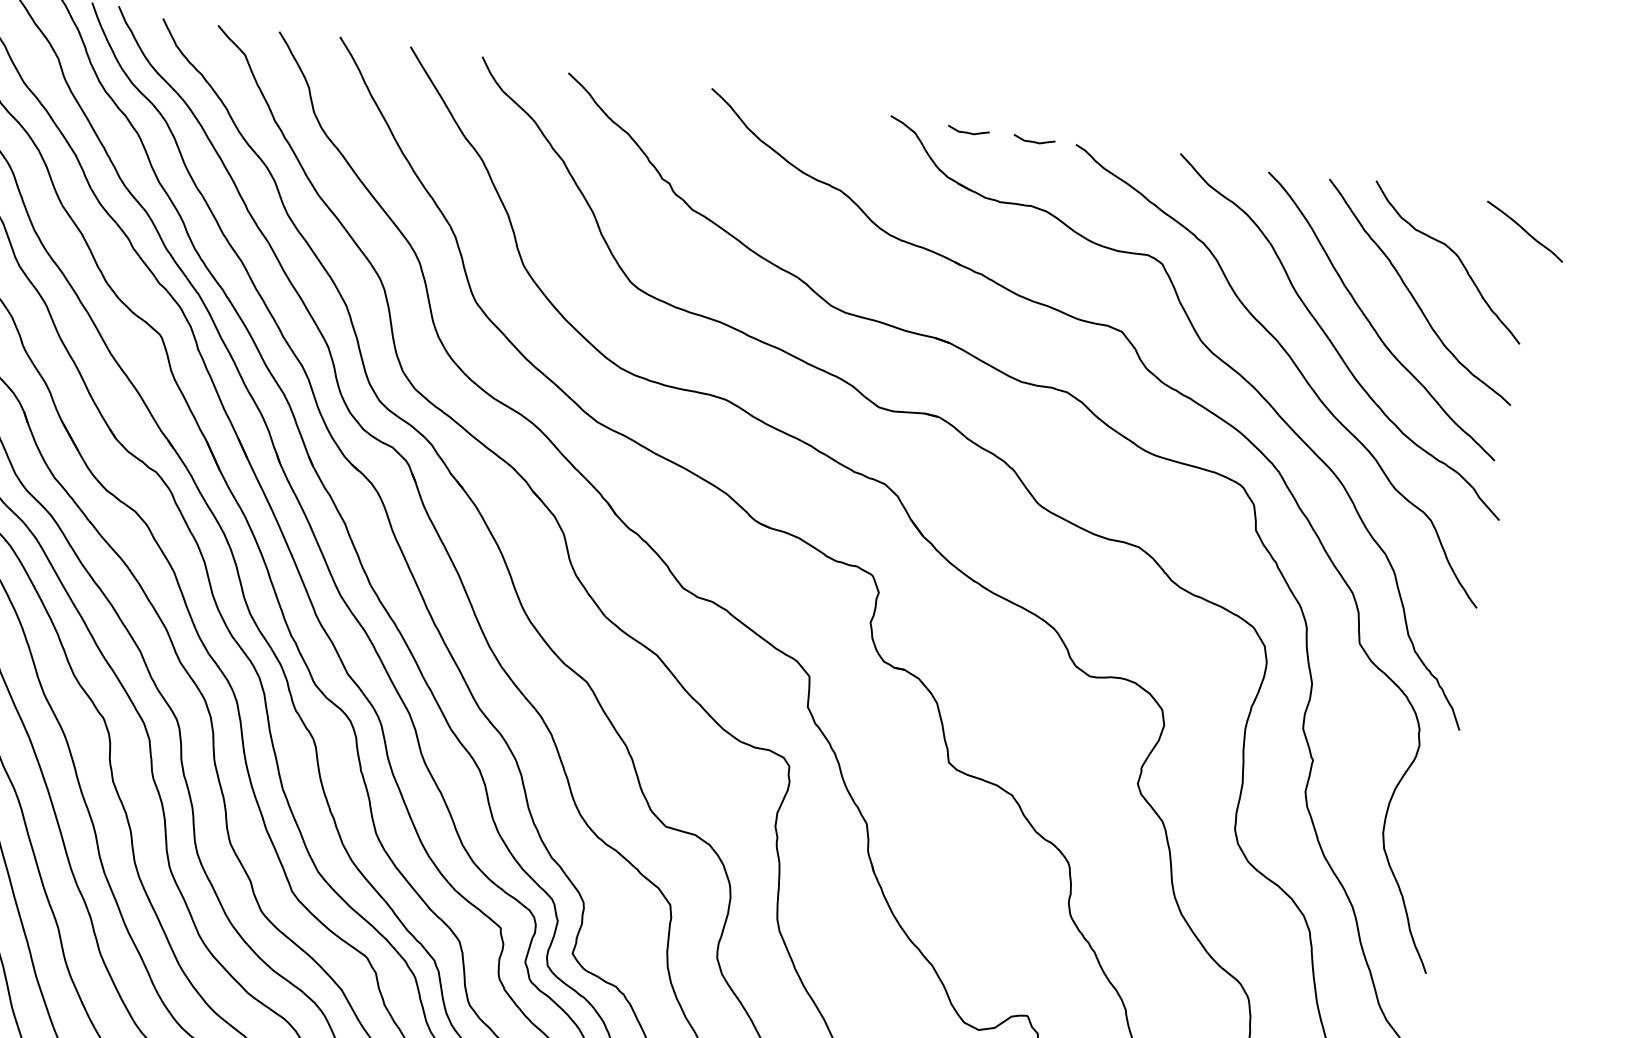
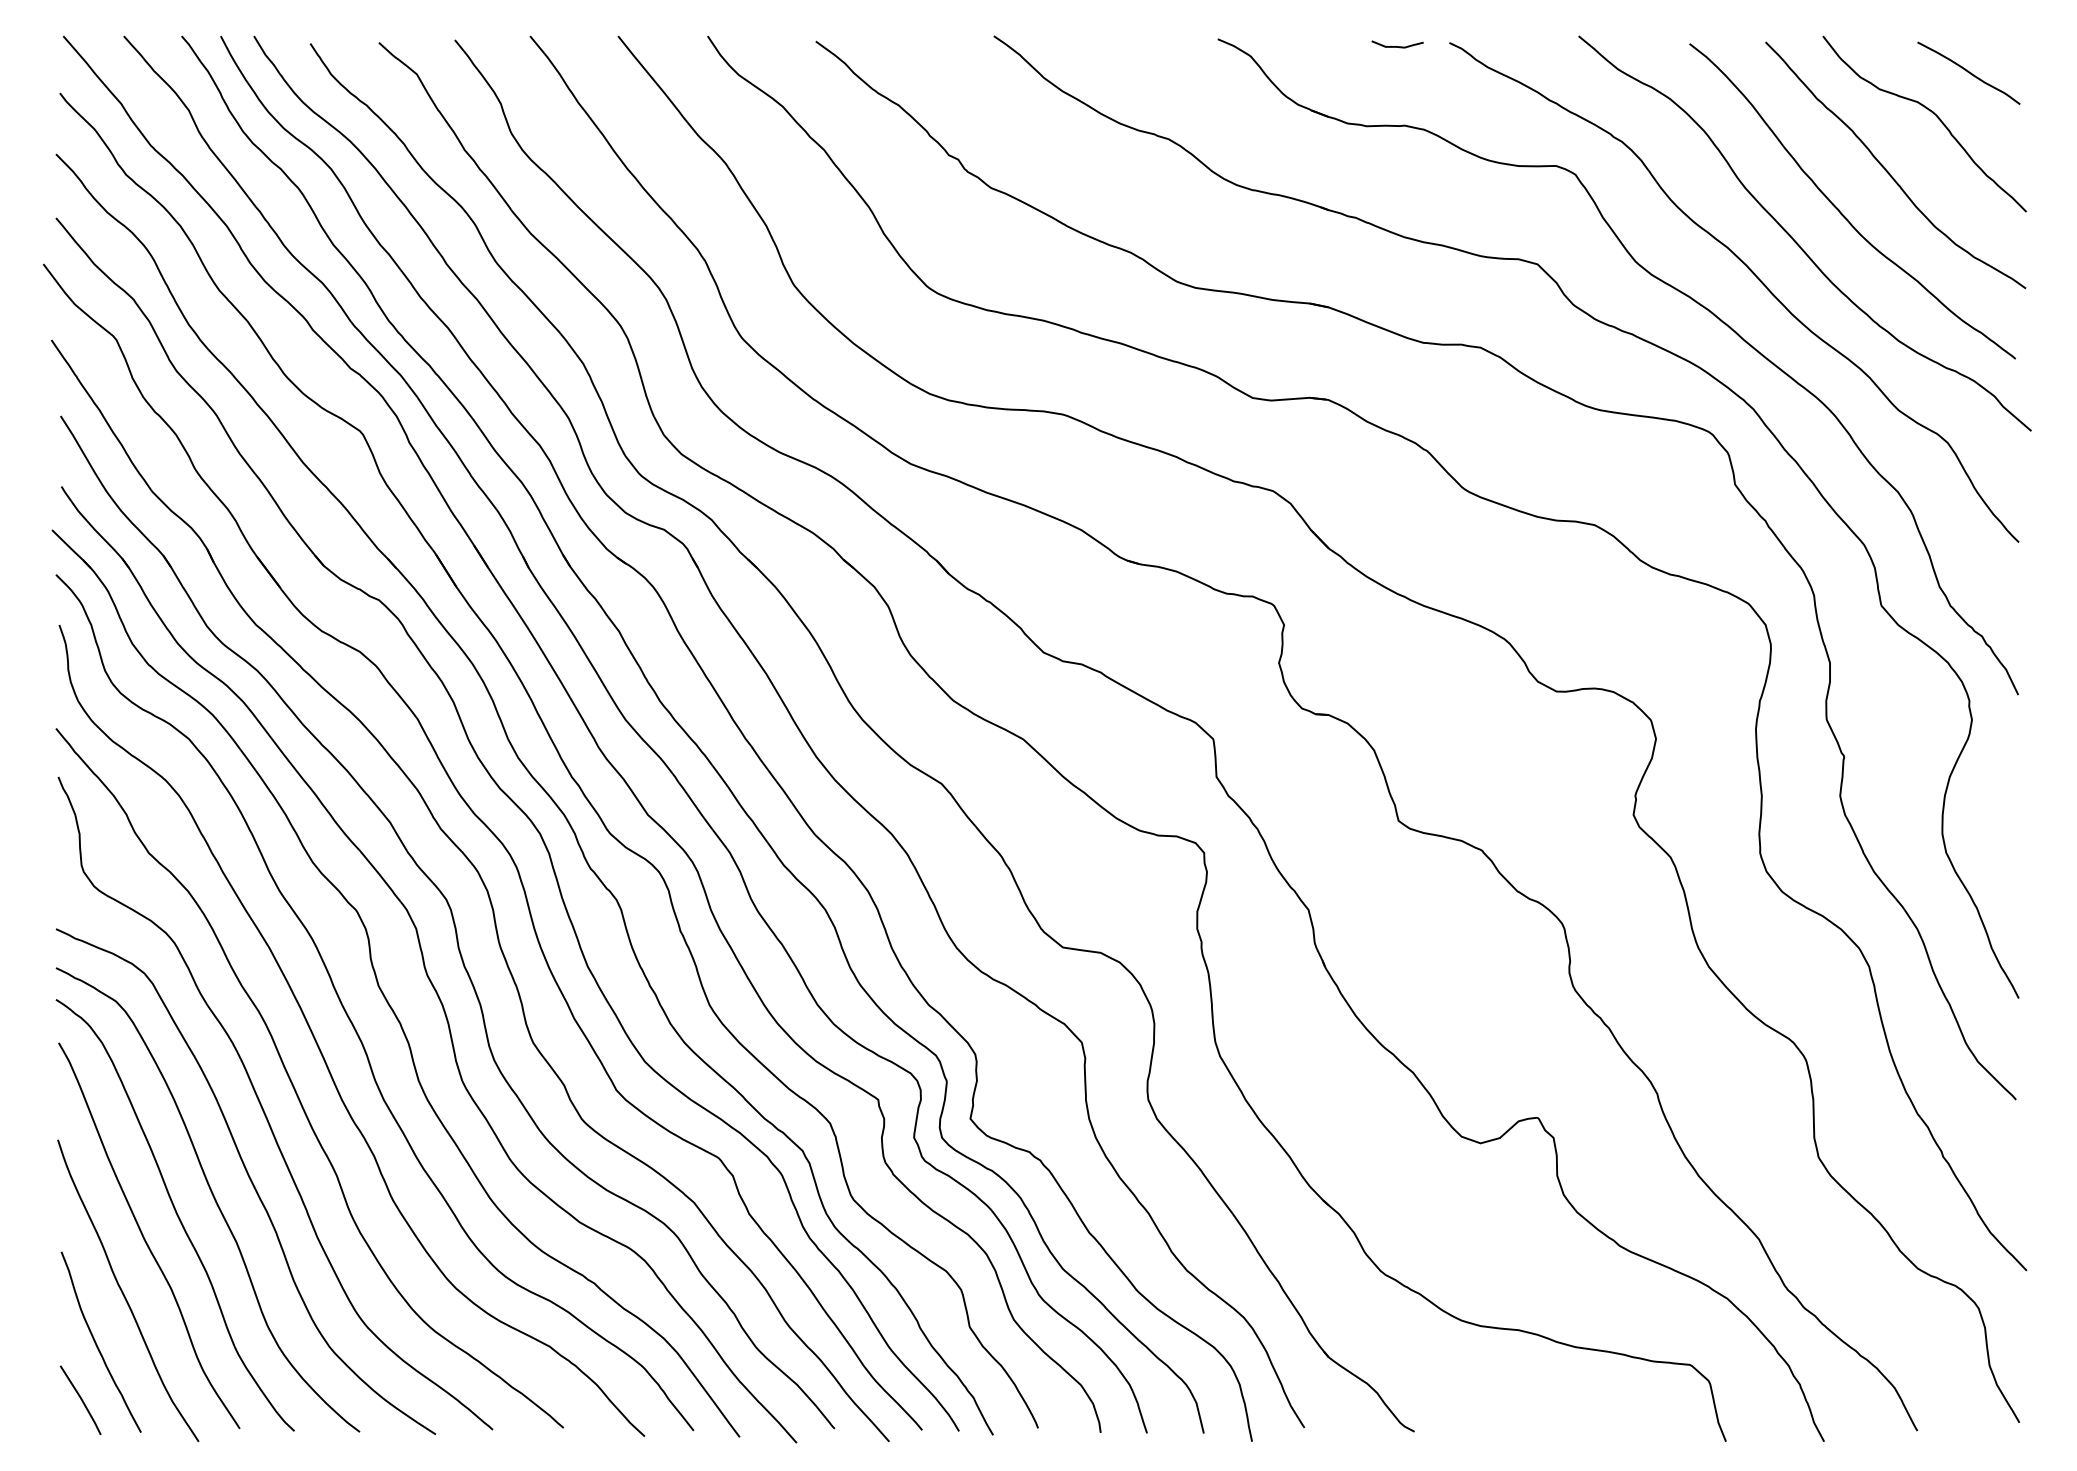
curve: (968, 132) -> (1315, 46), removed
curve: (1524, 231) -> (1968, 72), moved

